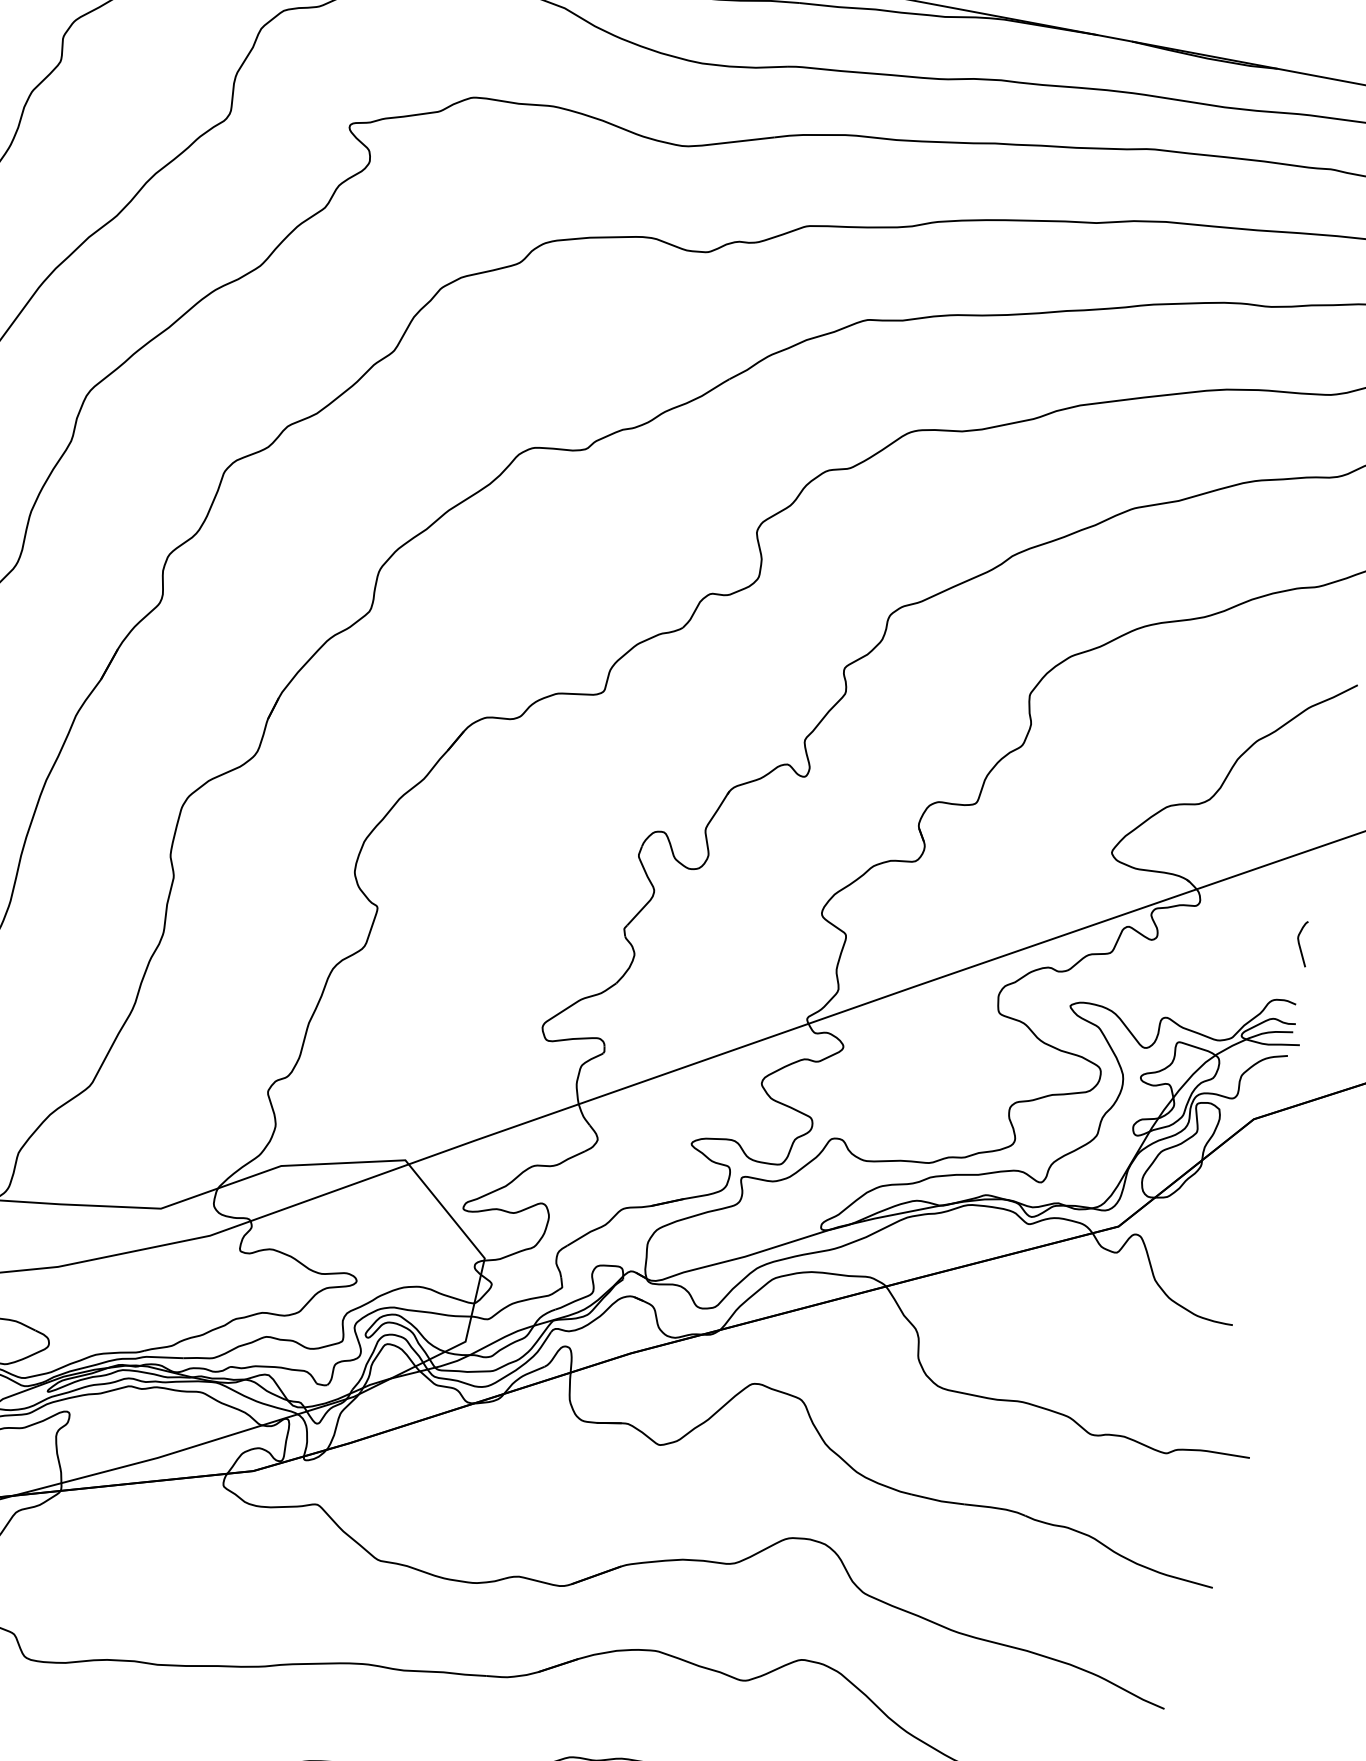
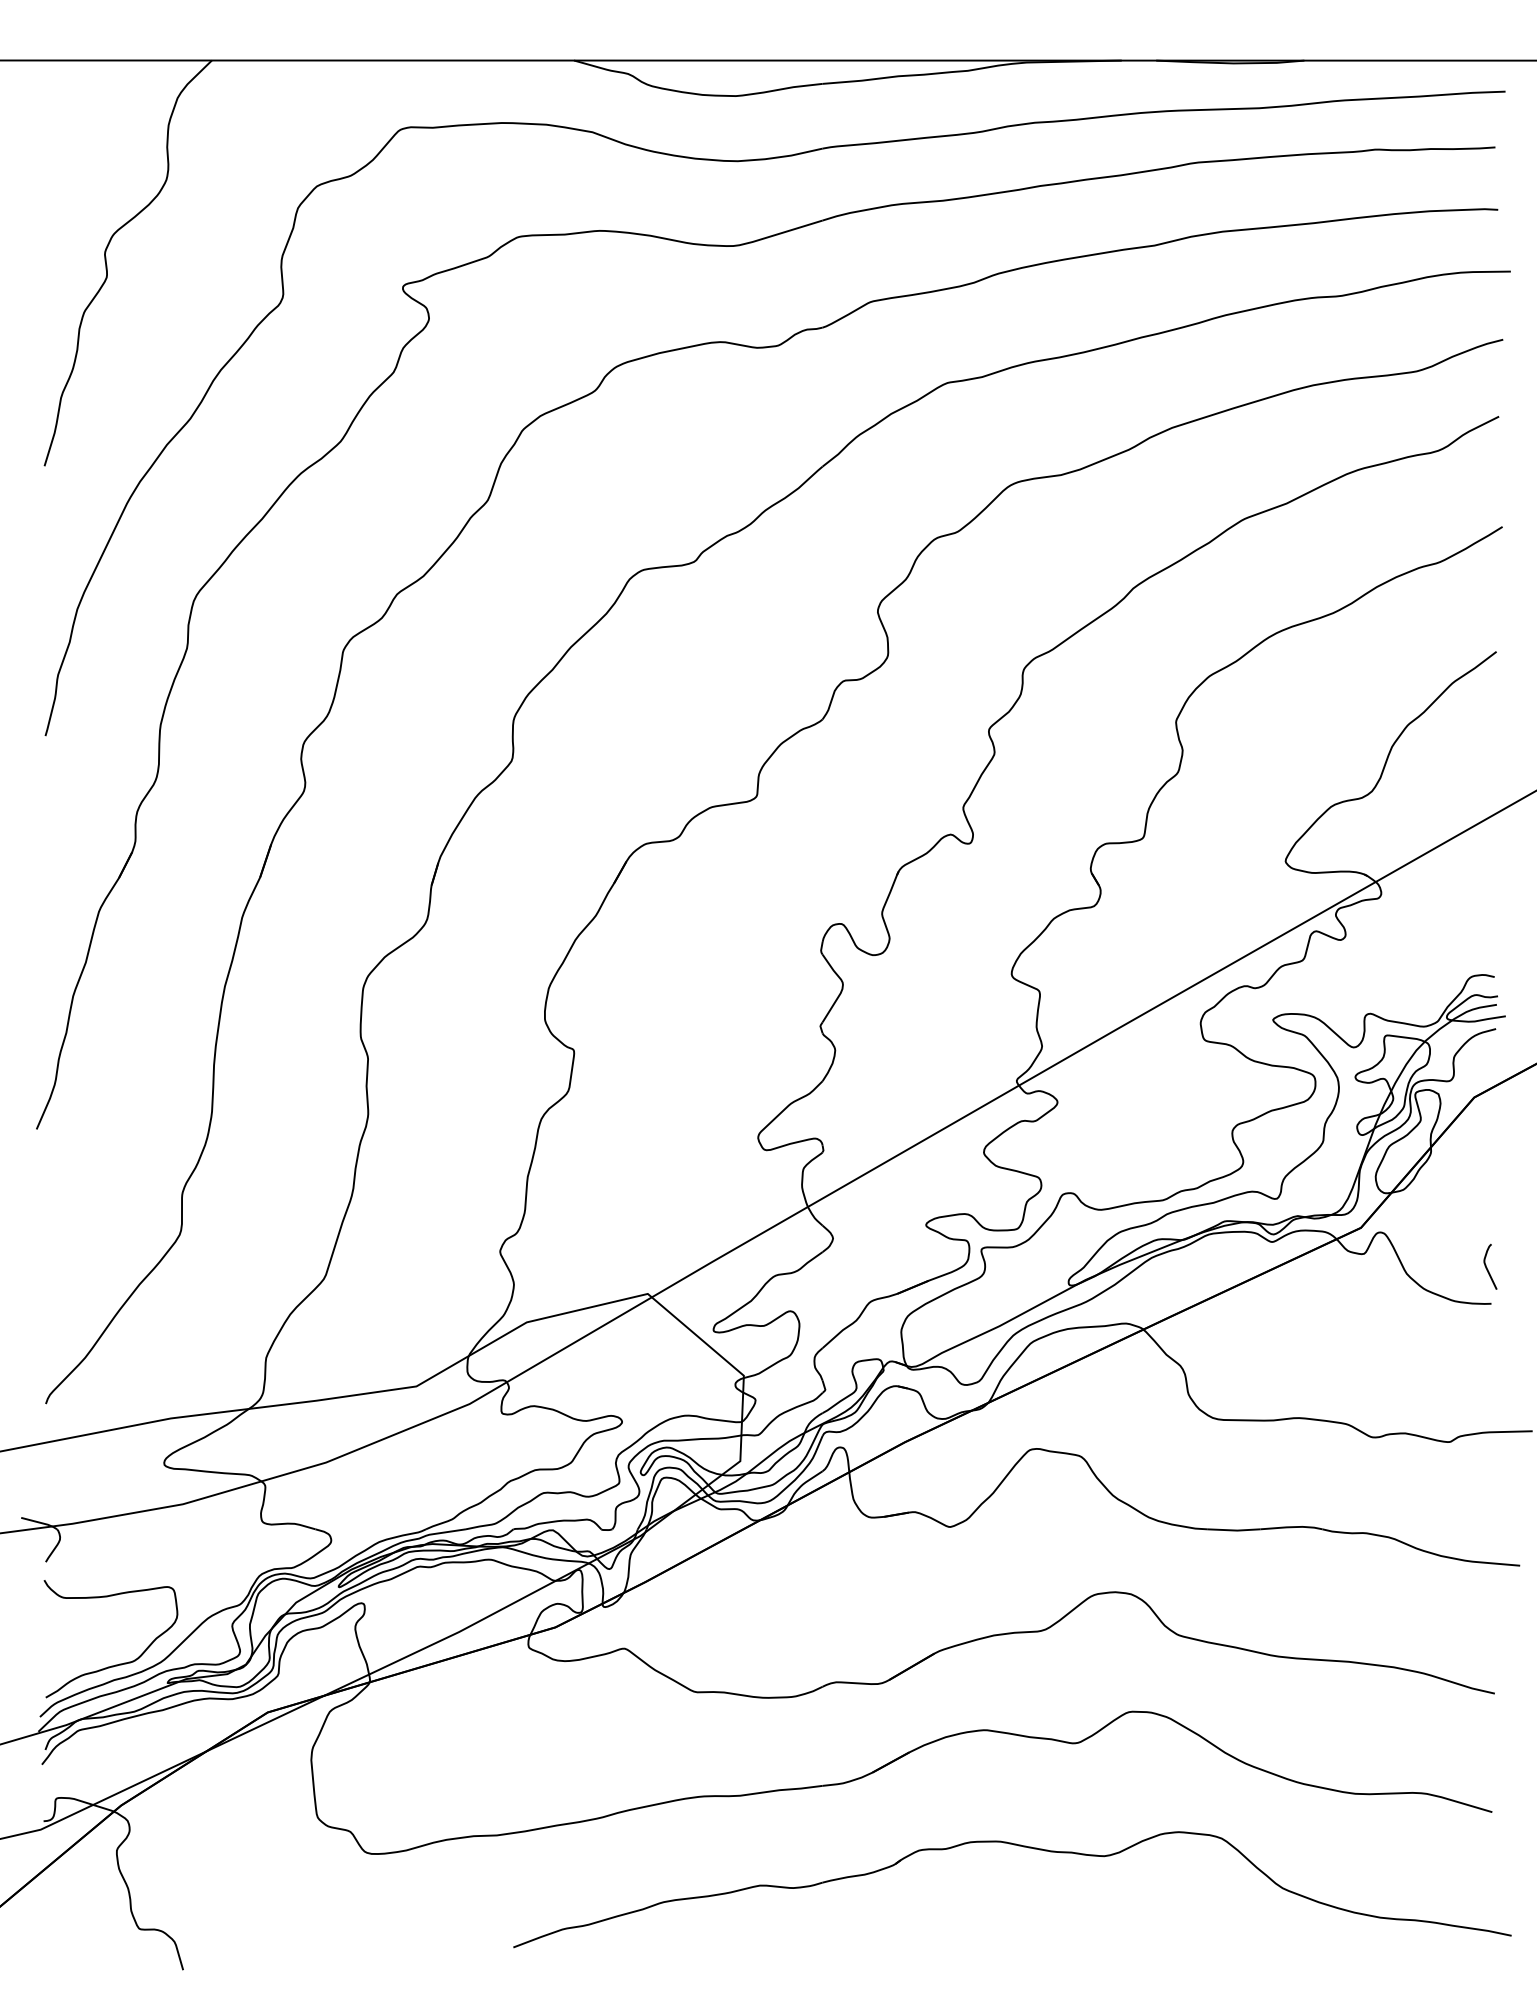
curve: (1300, 943) -> (1487, 1267), moved

